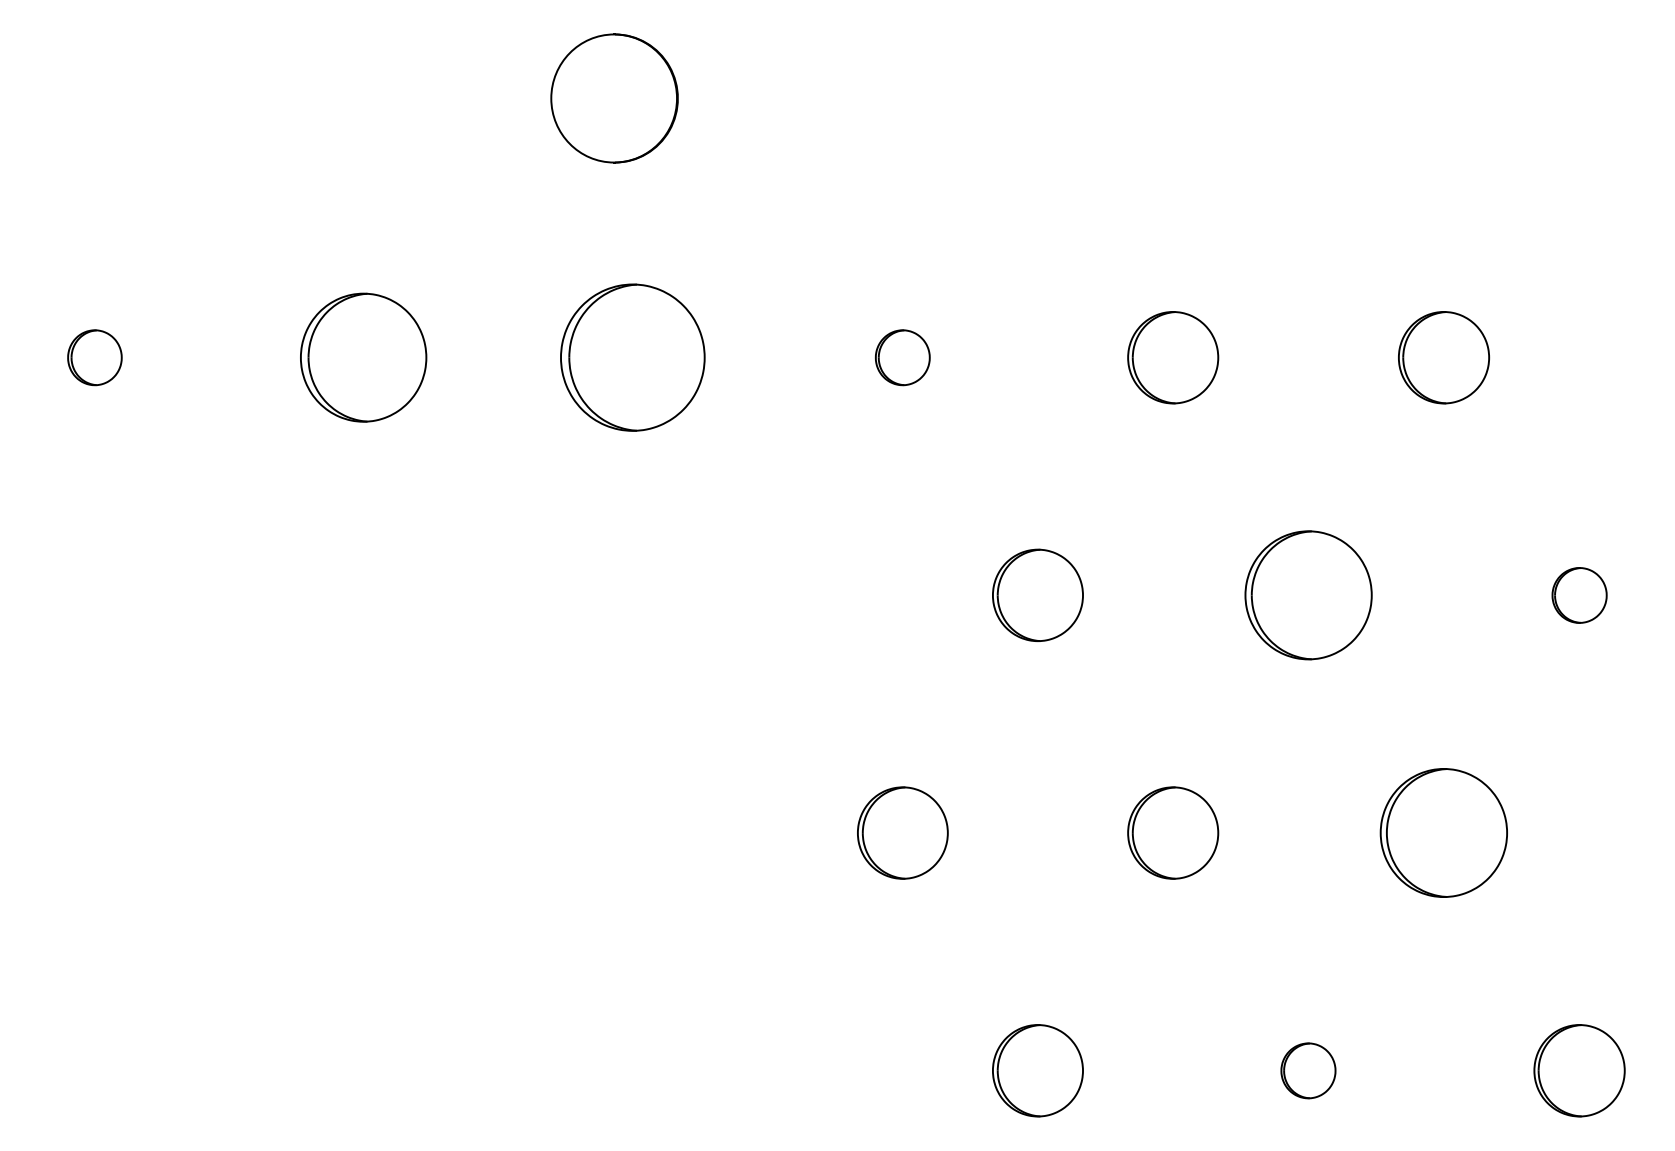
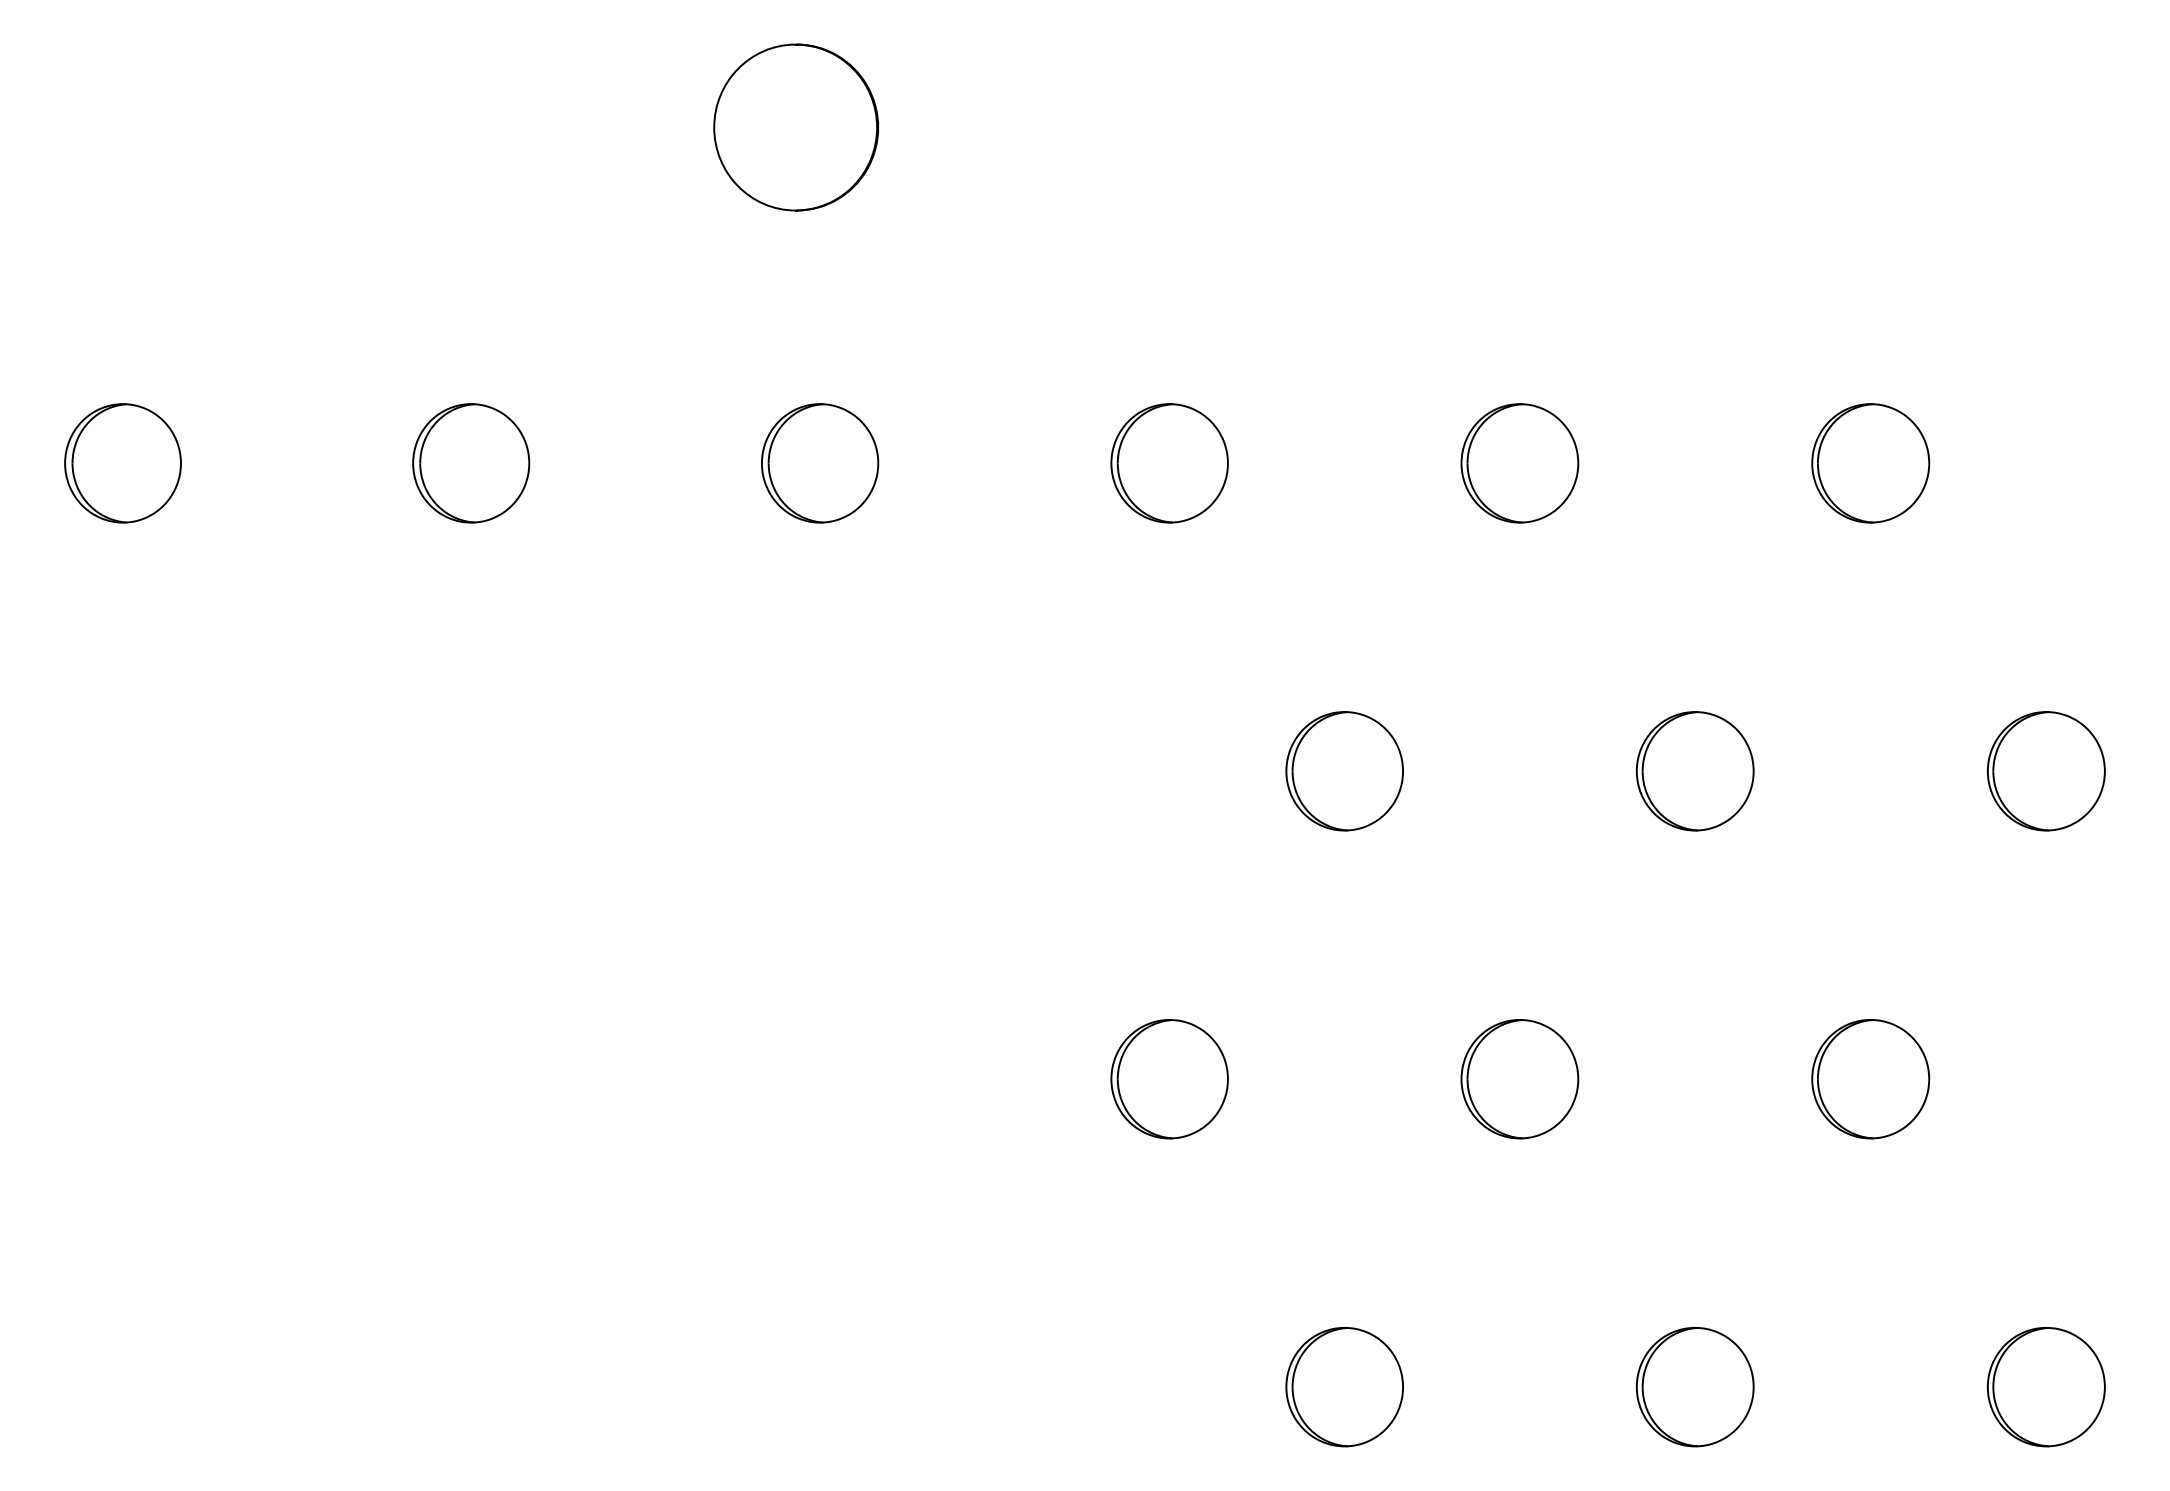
part: (94, 357) -> (122, 463), size x1.67
part: (363, 357) -> (471, 463), size x0.71
part: (633, 357) -> (820, 463), size x0.62
part: (902, 357) -> (1169, 463), size x1.67
part: (1307, 595) -> (1694, 771), size x0.71
part: (1579, 595) -> (2046, 771), size x1.67
part: (1443, 833) -> (1870, 1079), size x0.71
part: (1307, 1071) -> (1694, 1387), size x1.67

